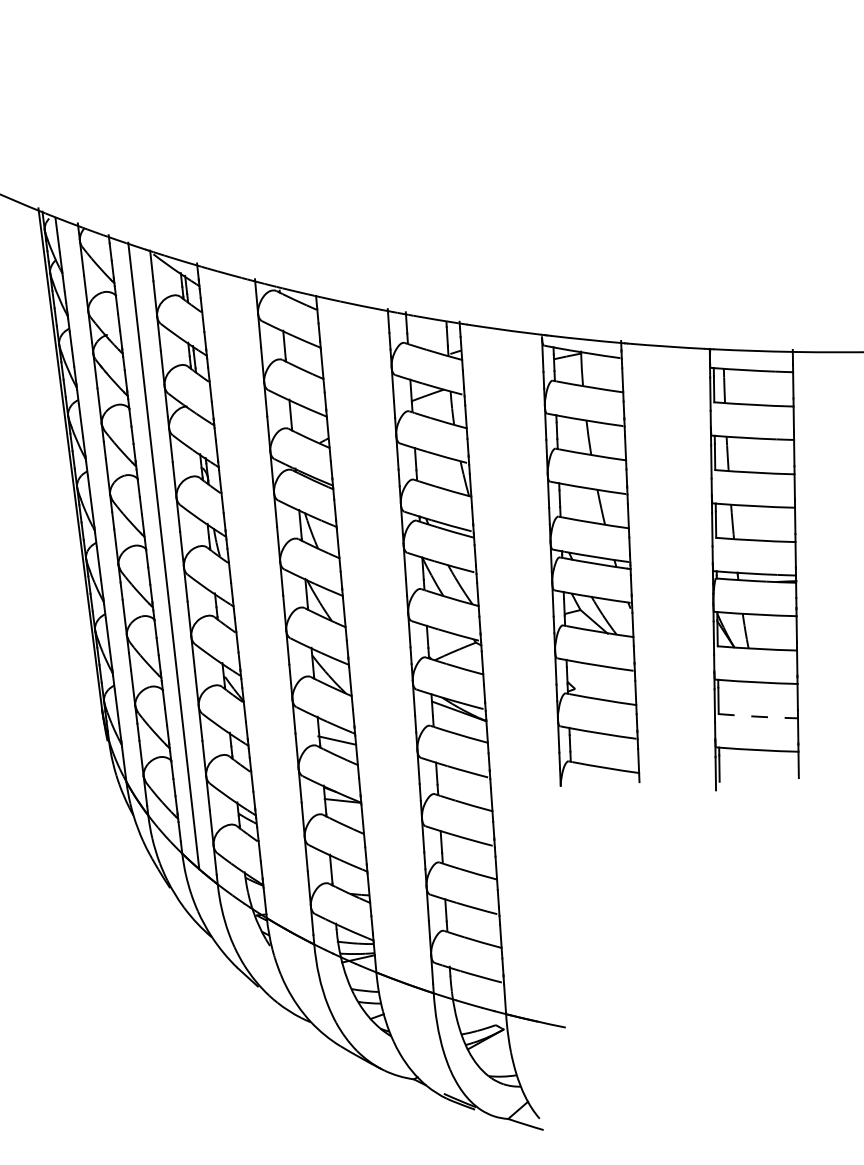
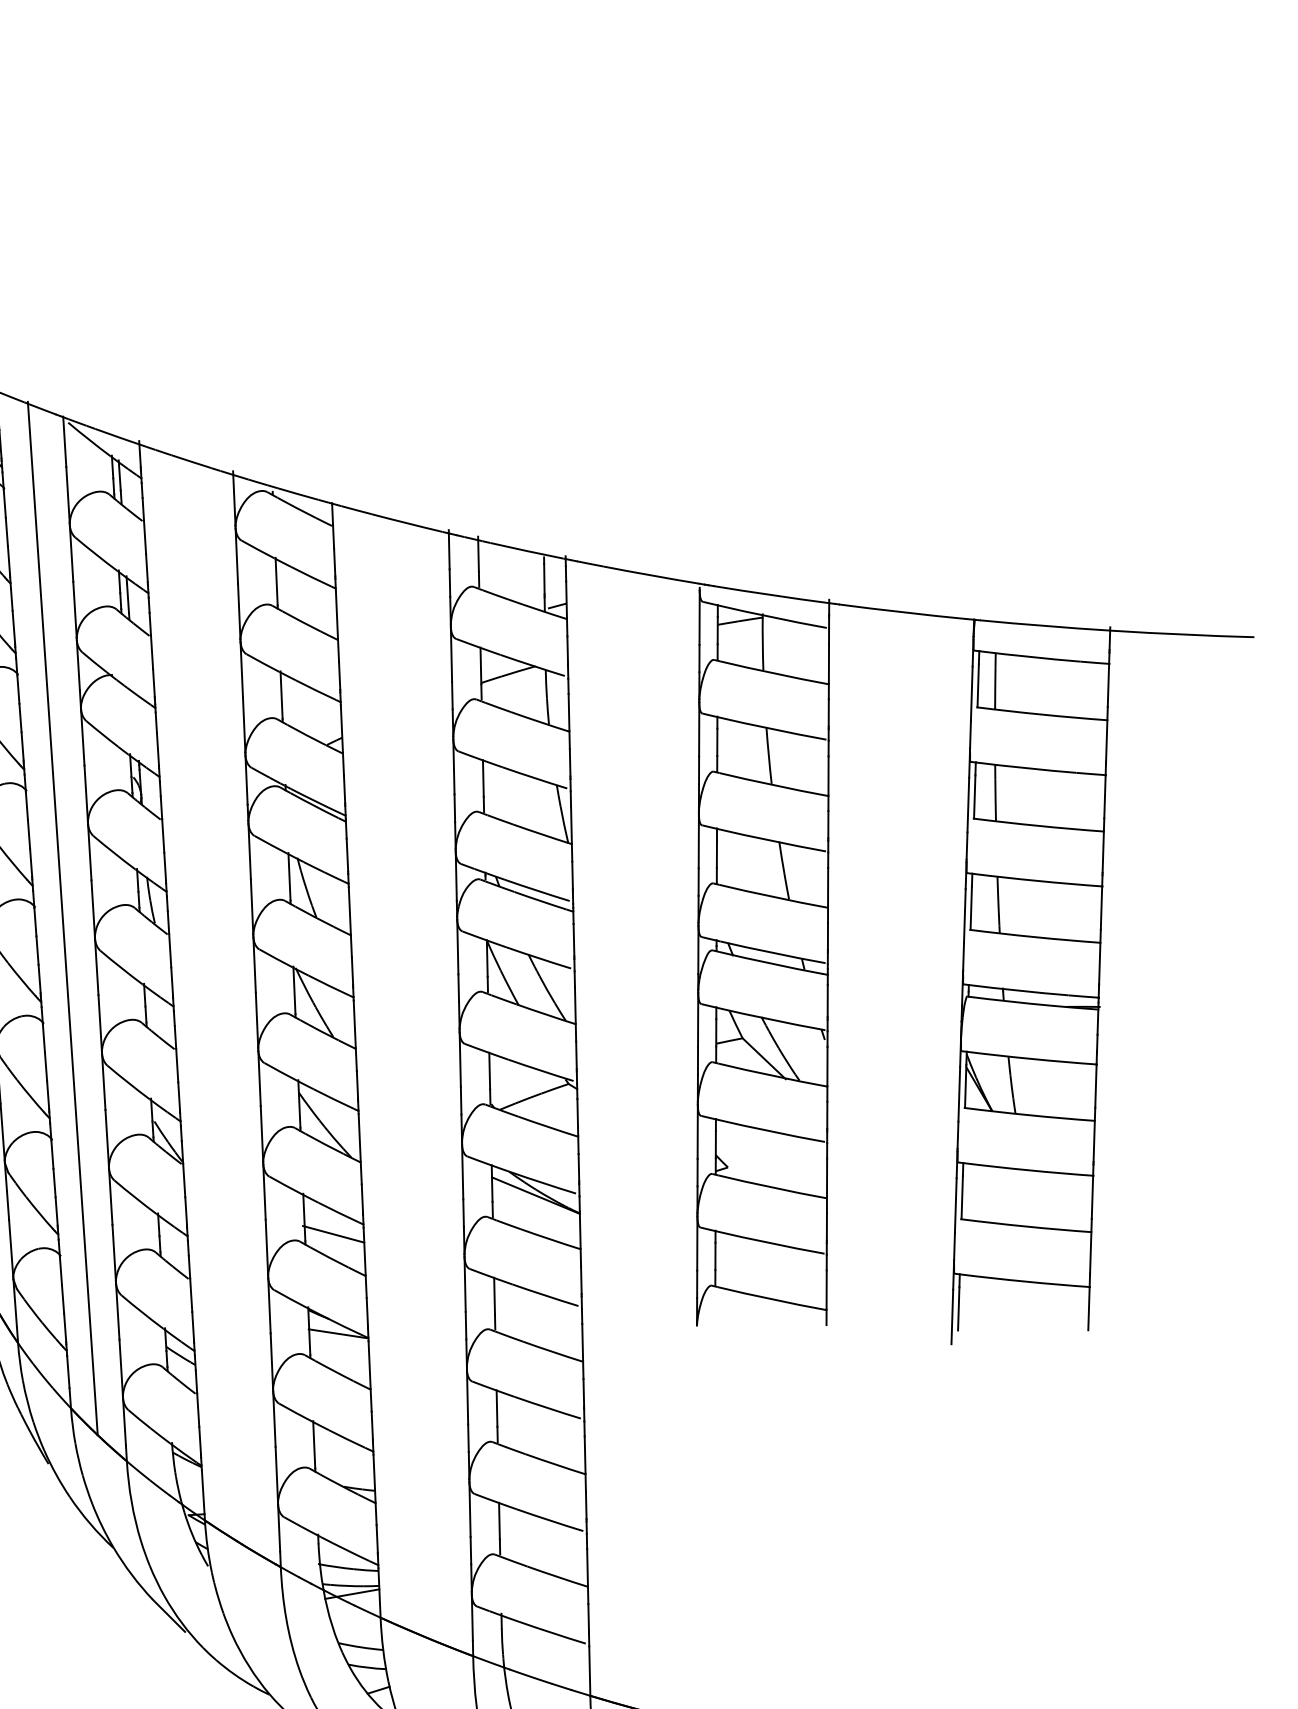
arc: (757, 716) -> (1025, 1226), dashed -> solid

